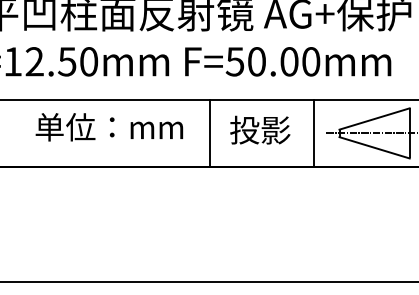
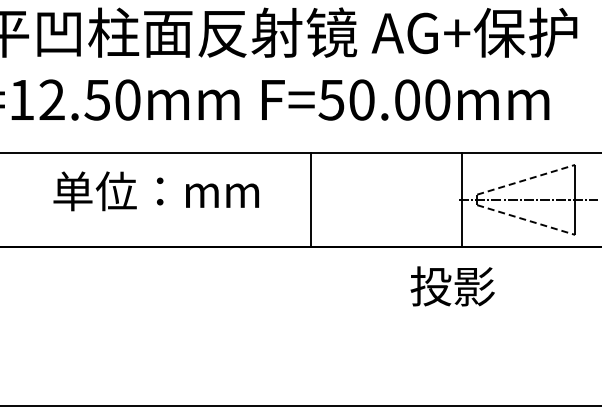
line: (374, 118) -> (526, 179), solid -> dashed
text: (260, 130) -> (452, 286), moved
line: (209, 133) -> (311, 199), moved
line: (314, 133) -> (462, 199), moved
line: (374, 148) -> (526, 220), solid -> dashed

